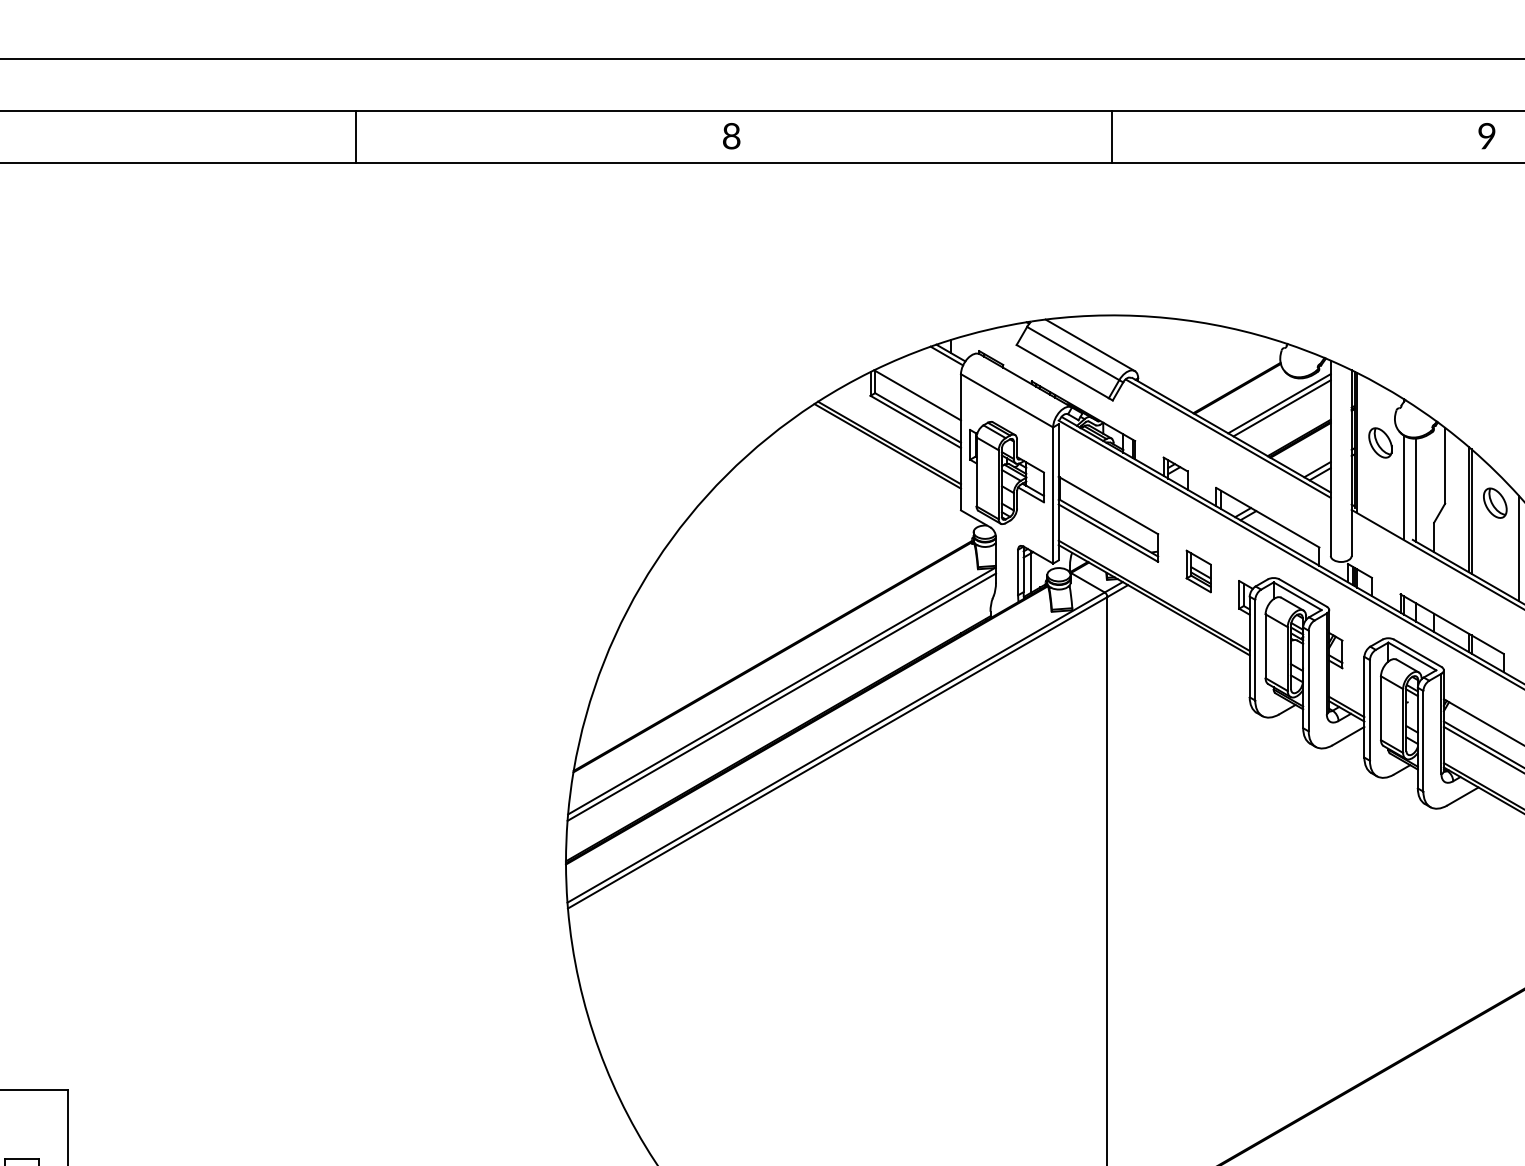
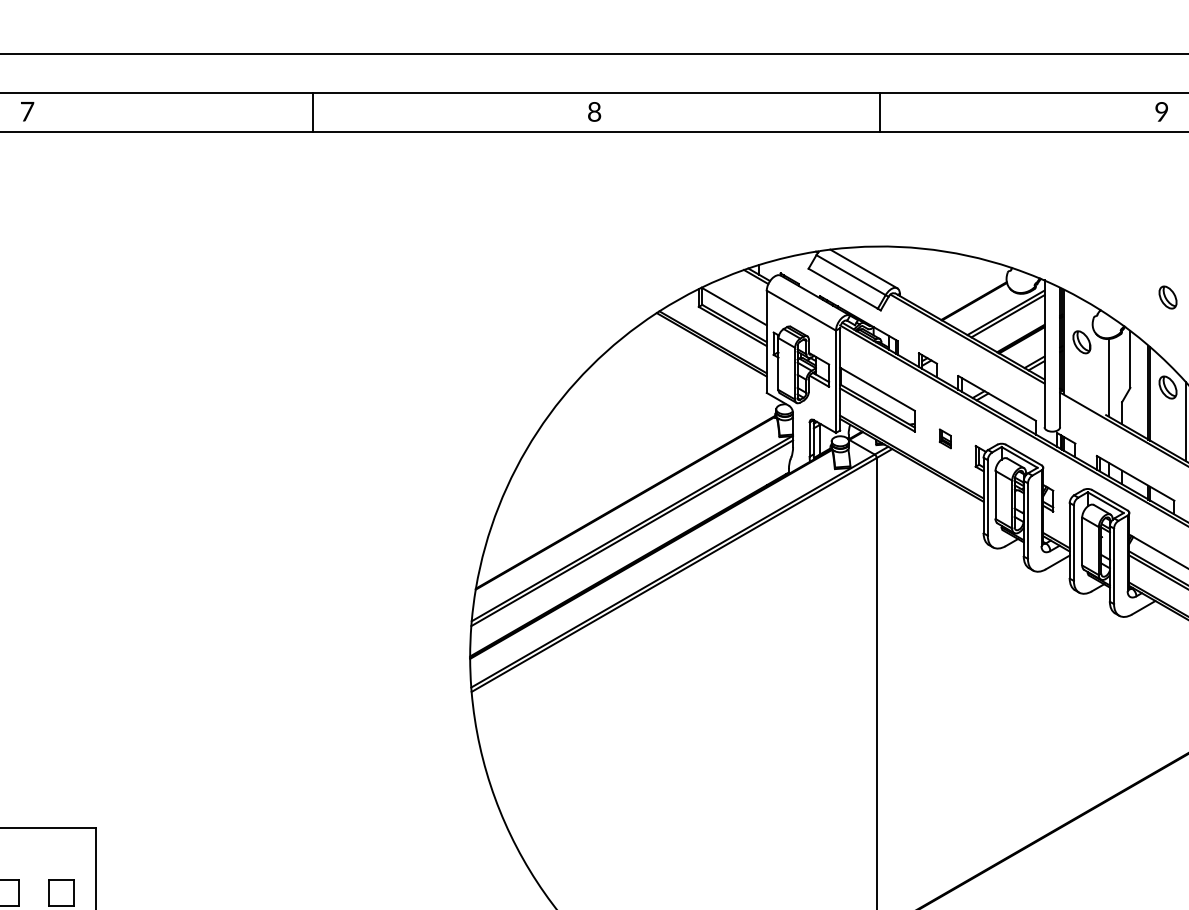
part: (1494, 383) -> (1167, 297), added
line: (1404, 487) -> (1099, 375), removed
part: (1198, 571) -> (945, 438), size x0.6

